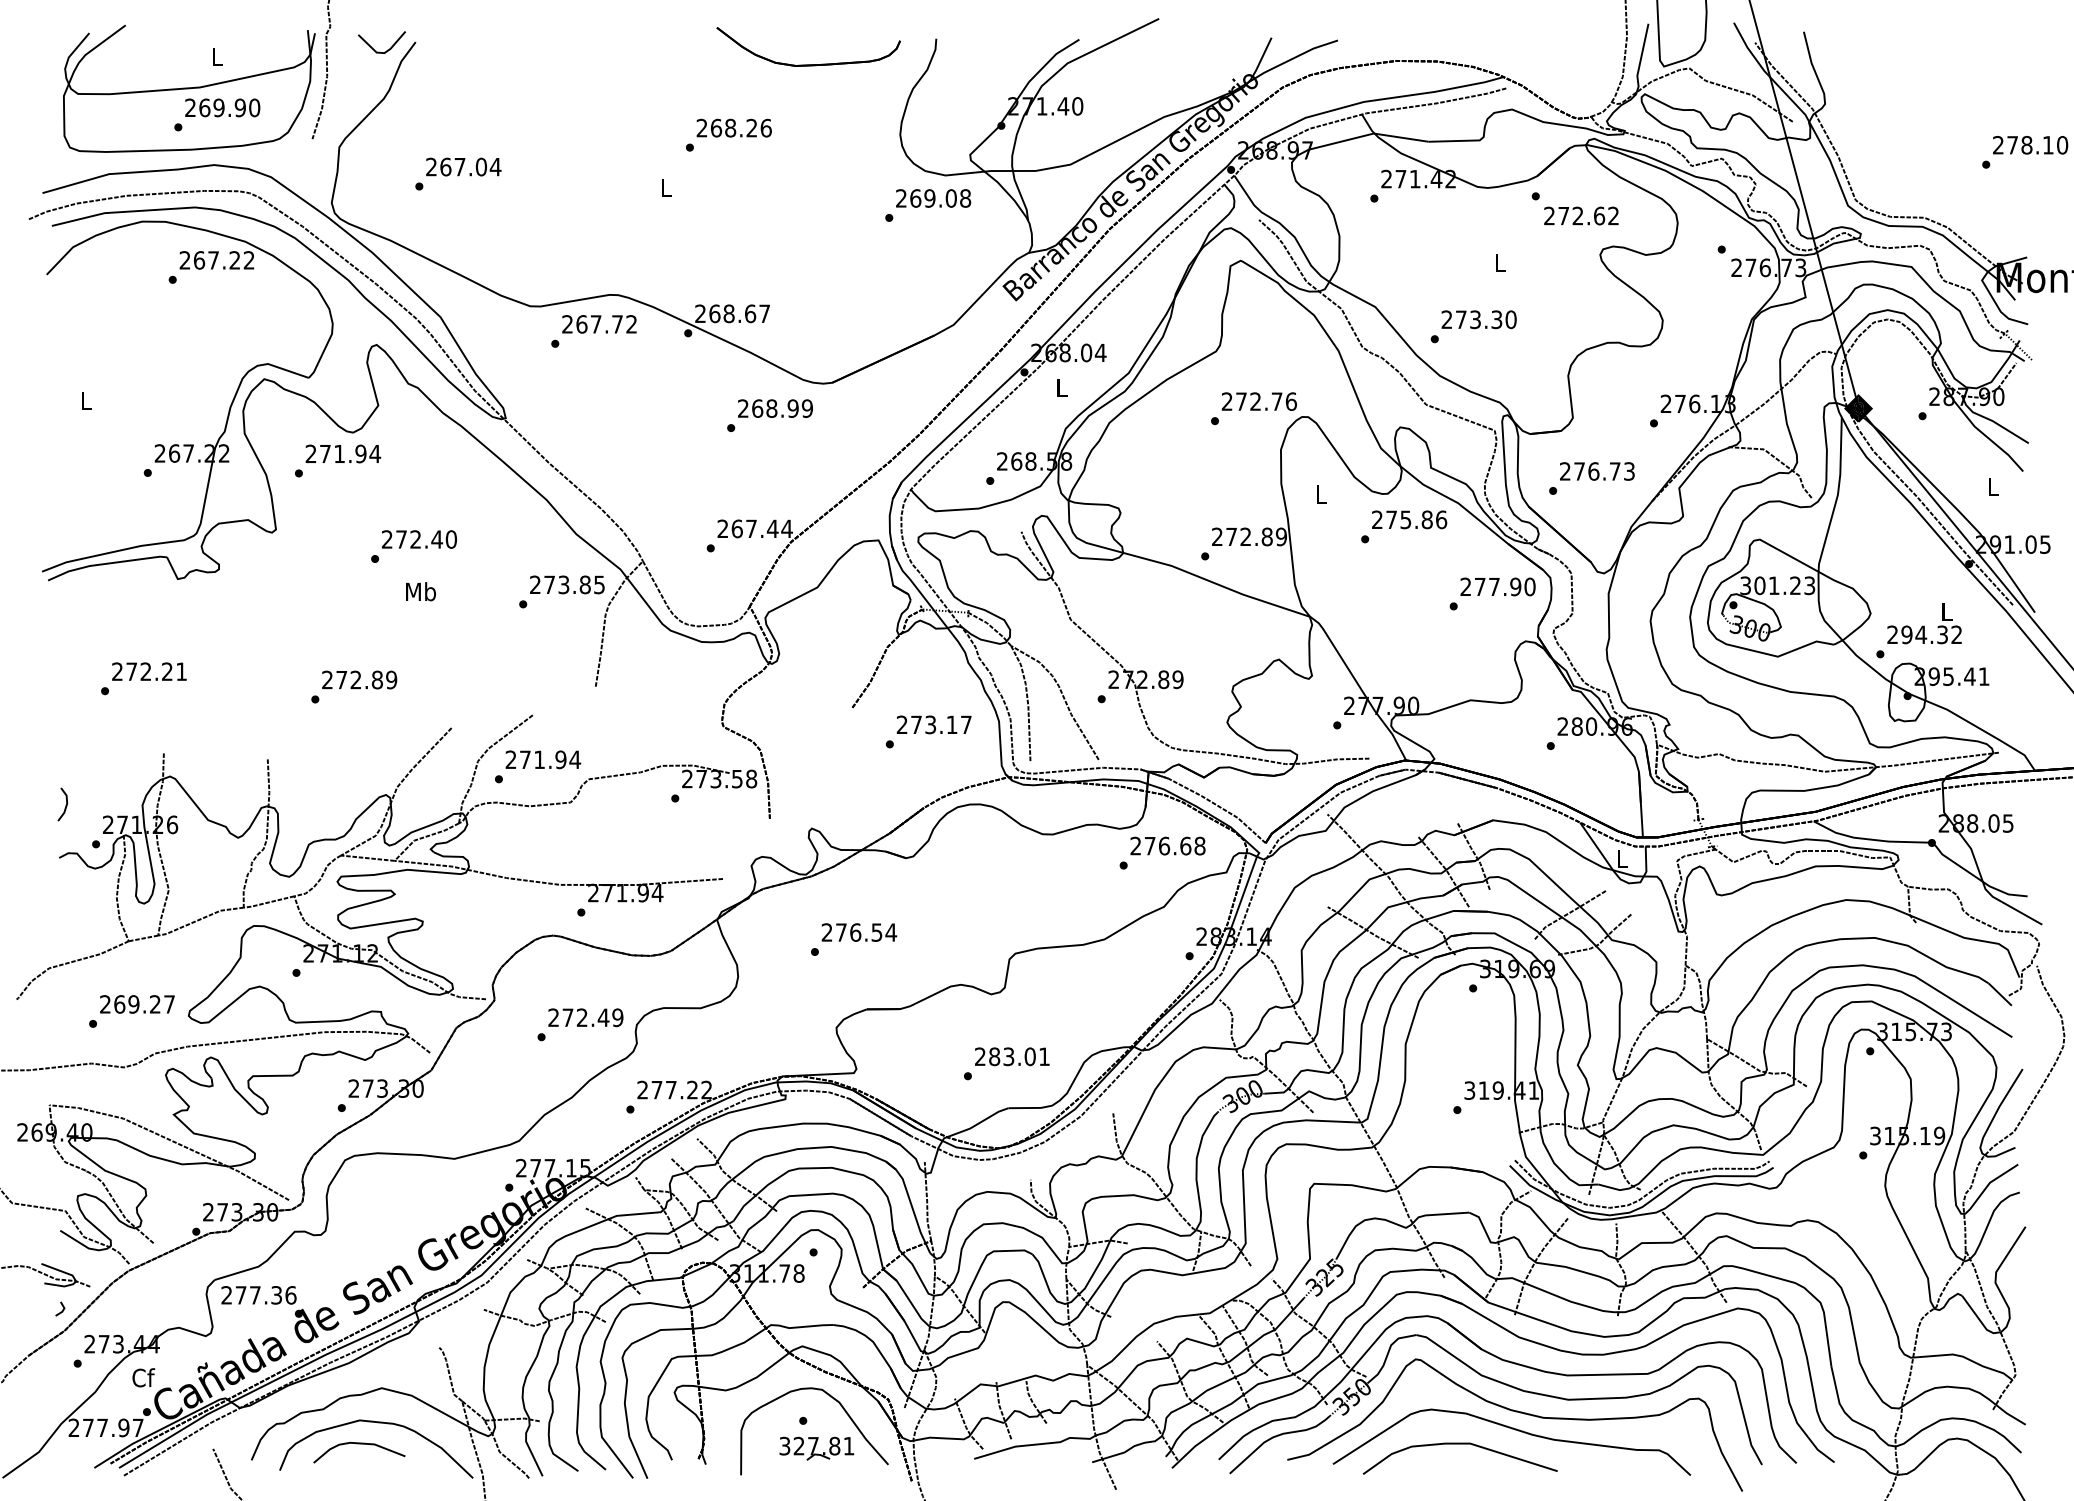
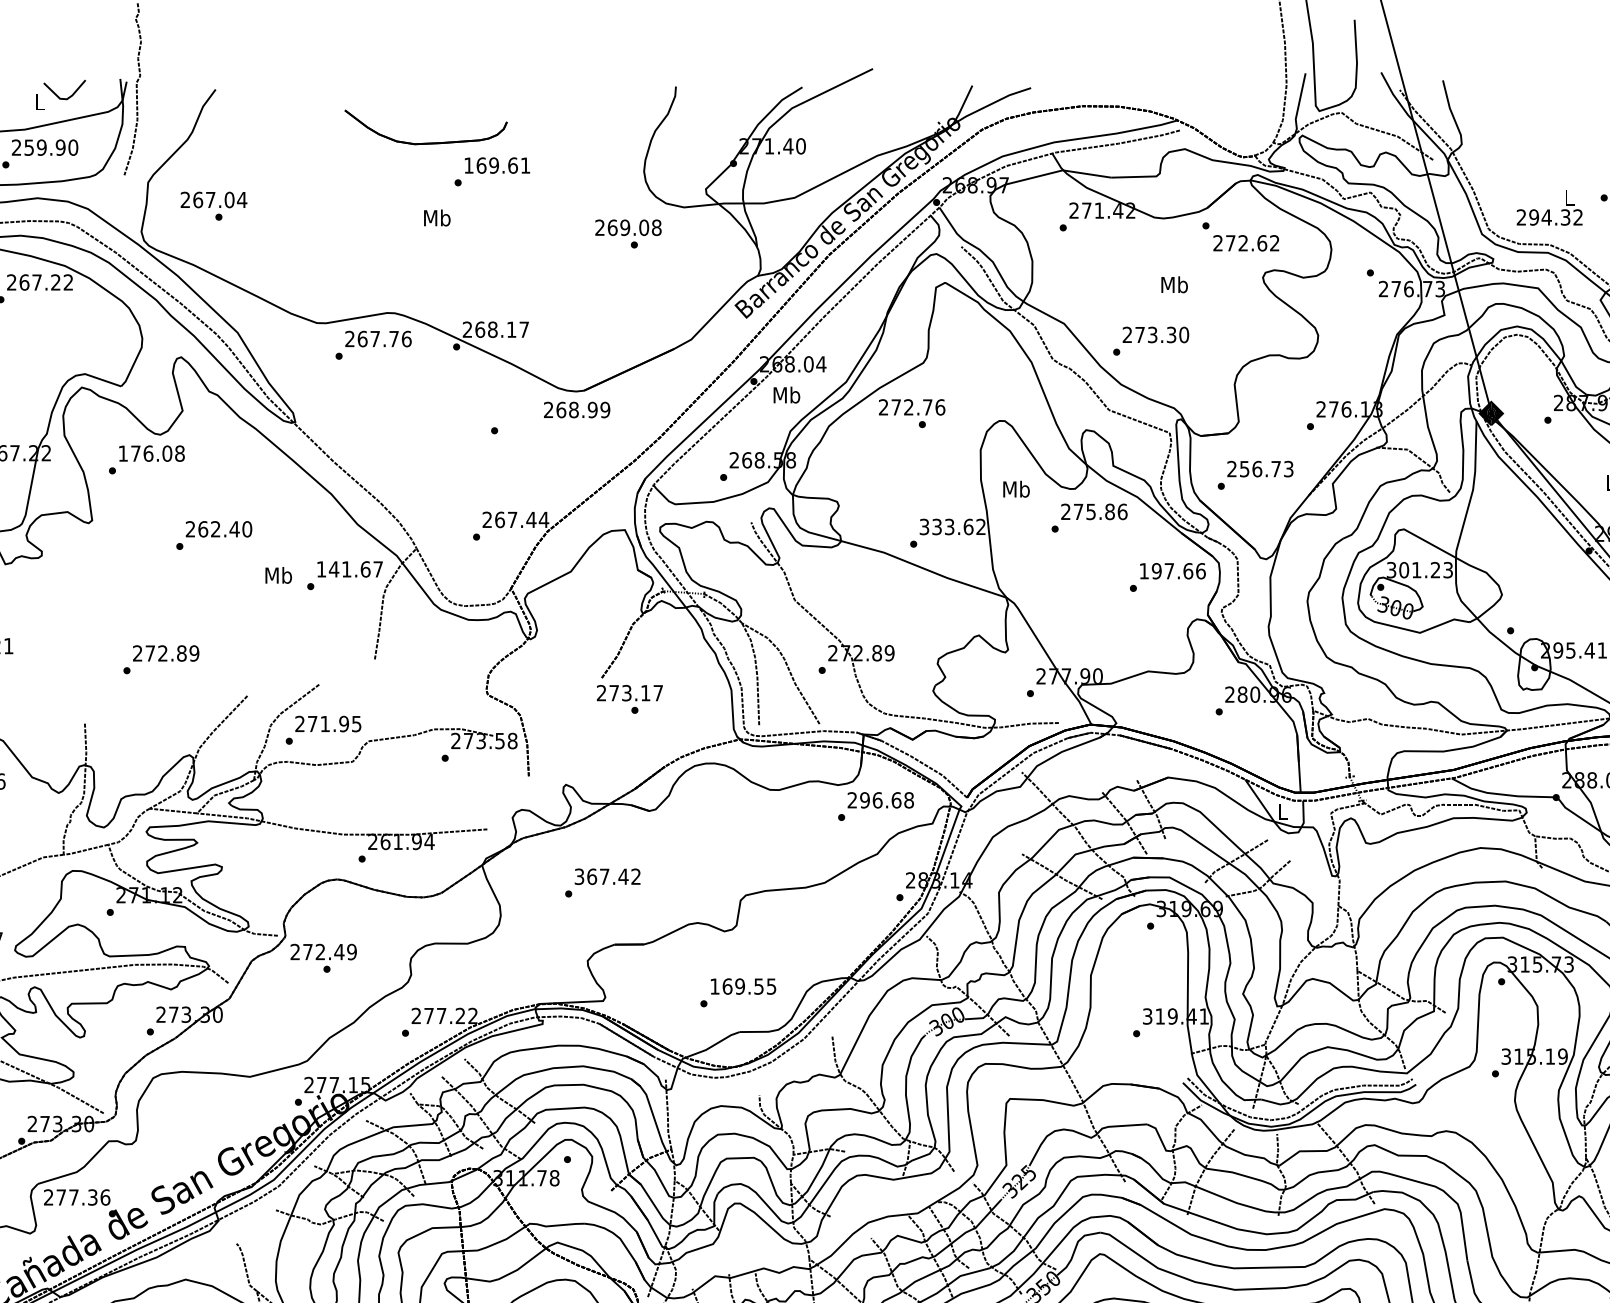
line: (387, 49) -> (69, 96), moved
part: (808, 64) -> (425, 142), moved
text: (204, 107) -> (28, 147), 269.90 -> 259.90
text: (733, 127) -> (496, 165), 268.26 -> 169.61
text: (463, 166) -> (213, 199), moved
text: (666, 186) -> (437, 217), L -> Mb
text: (933, 198) -> (628, 227), moved
text: (1500, 262) -> (1174, 284), L -> Mb
text: (750, 313) -> (511, 329), 268.67 -> 268.17
text: (631, 324) -> (406, 339), 267.72 -> 267.76
text: (1061, 387) -> (786, 394), L -> Mb
text: (1258, 401) -> (911, 407), moved
text: (775, 408) -> (577, 409), moved
text: (343, 453) -> (151, 453), 271.94 -> 176.08
text: (1579, 471) -> (1244, 469), 276.73 -> 256.73
text: (1321, 493) -> (1016, 488), L -> Mb
text: (1249, 536) -> (952, 526), 272.89 -> 333.62
text: (401, 539) -> (203, 529), 272.40 -> 262.40
text: (567, 584) -> (349, 569), 273.85 -> 141.67
text: (1497, 586) -> (1172, 570), 277.90 -> 197.66
text: (420, 591) -> (278, 575), moved
text: (1924, 623) -> (1549, 207), moved
text: (933, 724) -> (629, 692), moved
text: (575, 759) -> (356, 723), 271.94 -> 271.95
text: (1149, 845) -> (864, 799), 276.68 -> 296.68
text: (607, 892) -> (385, 841), 271.94 -> 261.94
text: (859, 932) -> (608, 876), 276.54 -> 367.42
text: (585, 1017) -> (323, 951), moved
text: (1012, 1056) -> (743, 986), 283.01 -> 169.55

